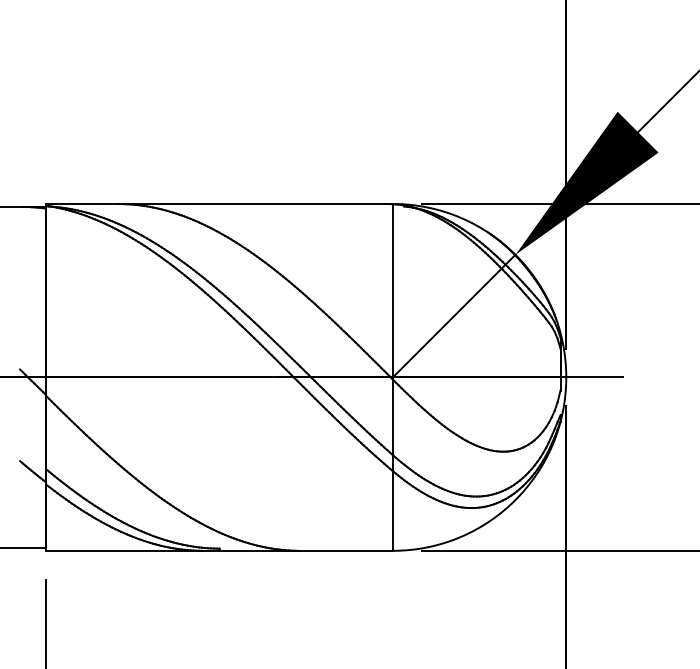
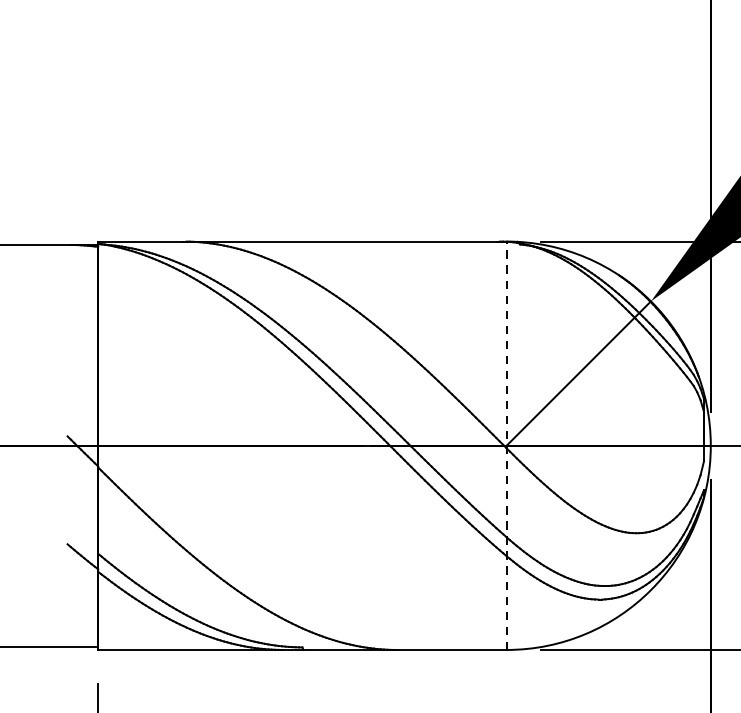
line: (392, 376) -> (506, 444), solid -> dashed

